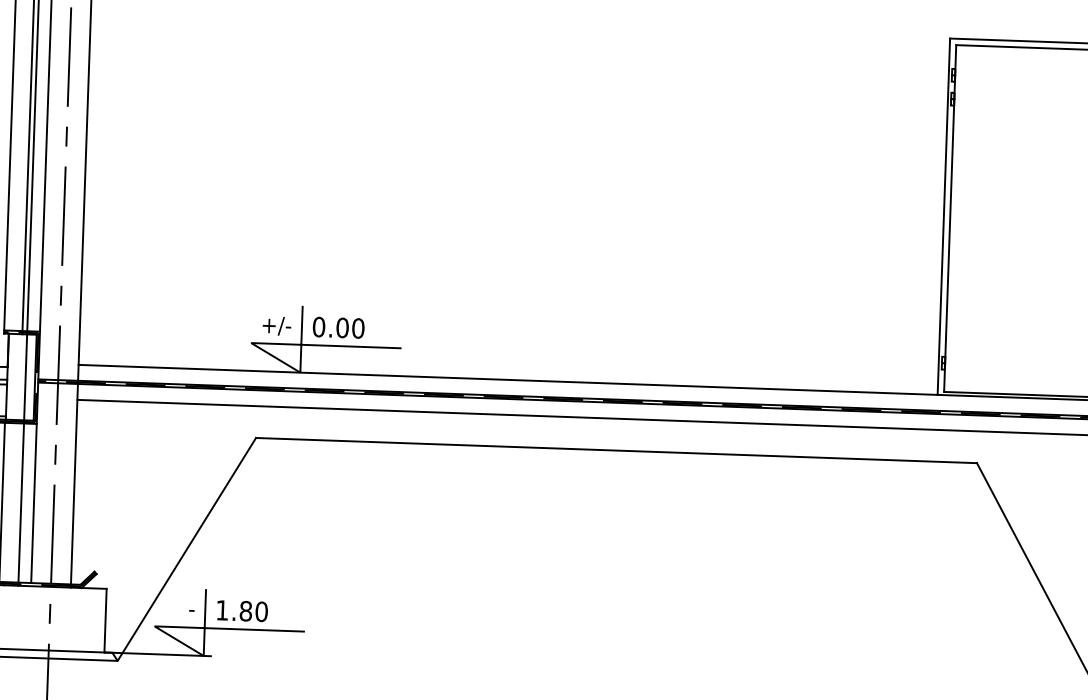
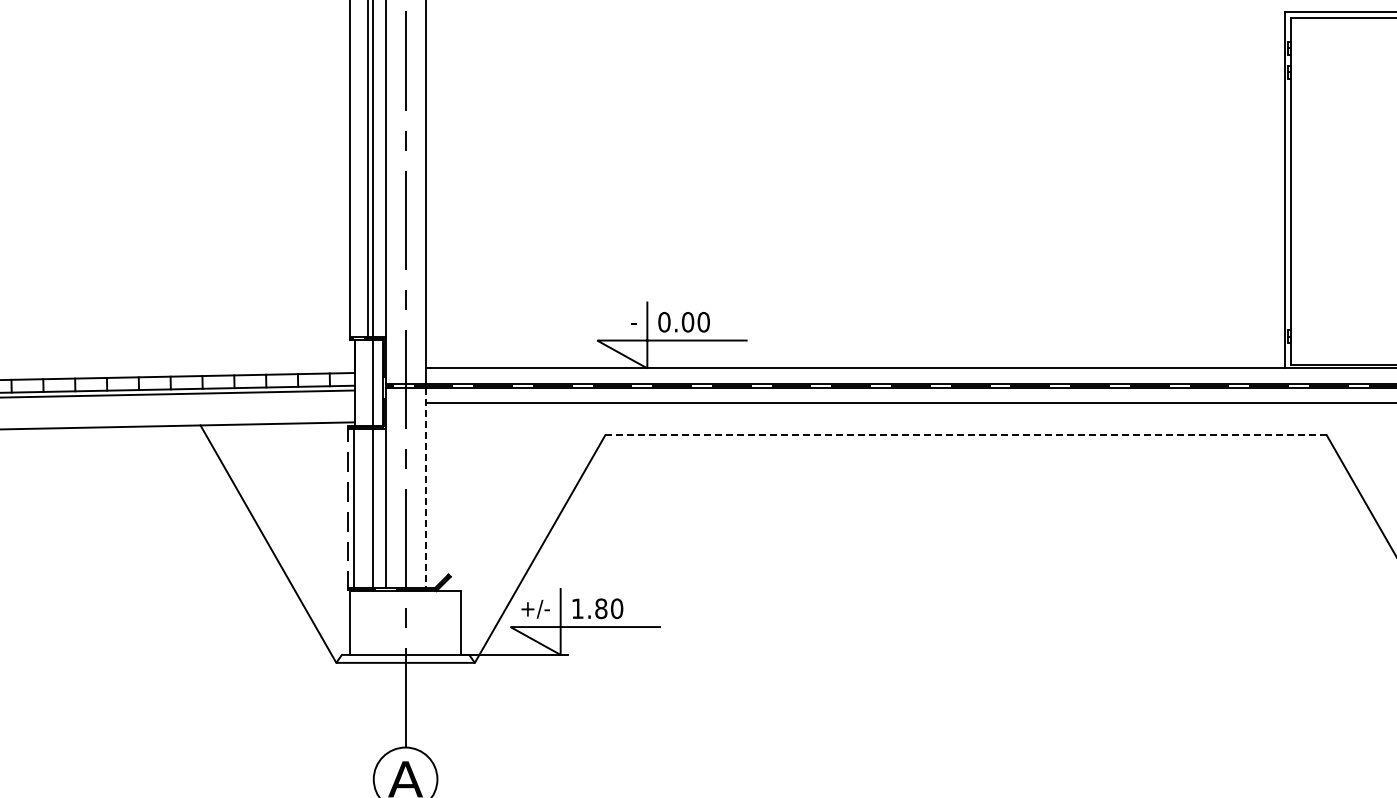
text: (277, 325) -> (622, 322), +/- -> -
line: (616, 450) -> (966, 435), solid -> dashed
line: (74, 485) -> (425, 489), solid -> dashed
text: (180, 608) -> (535, 608), - -> +/-

